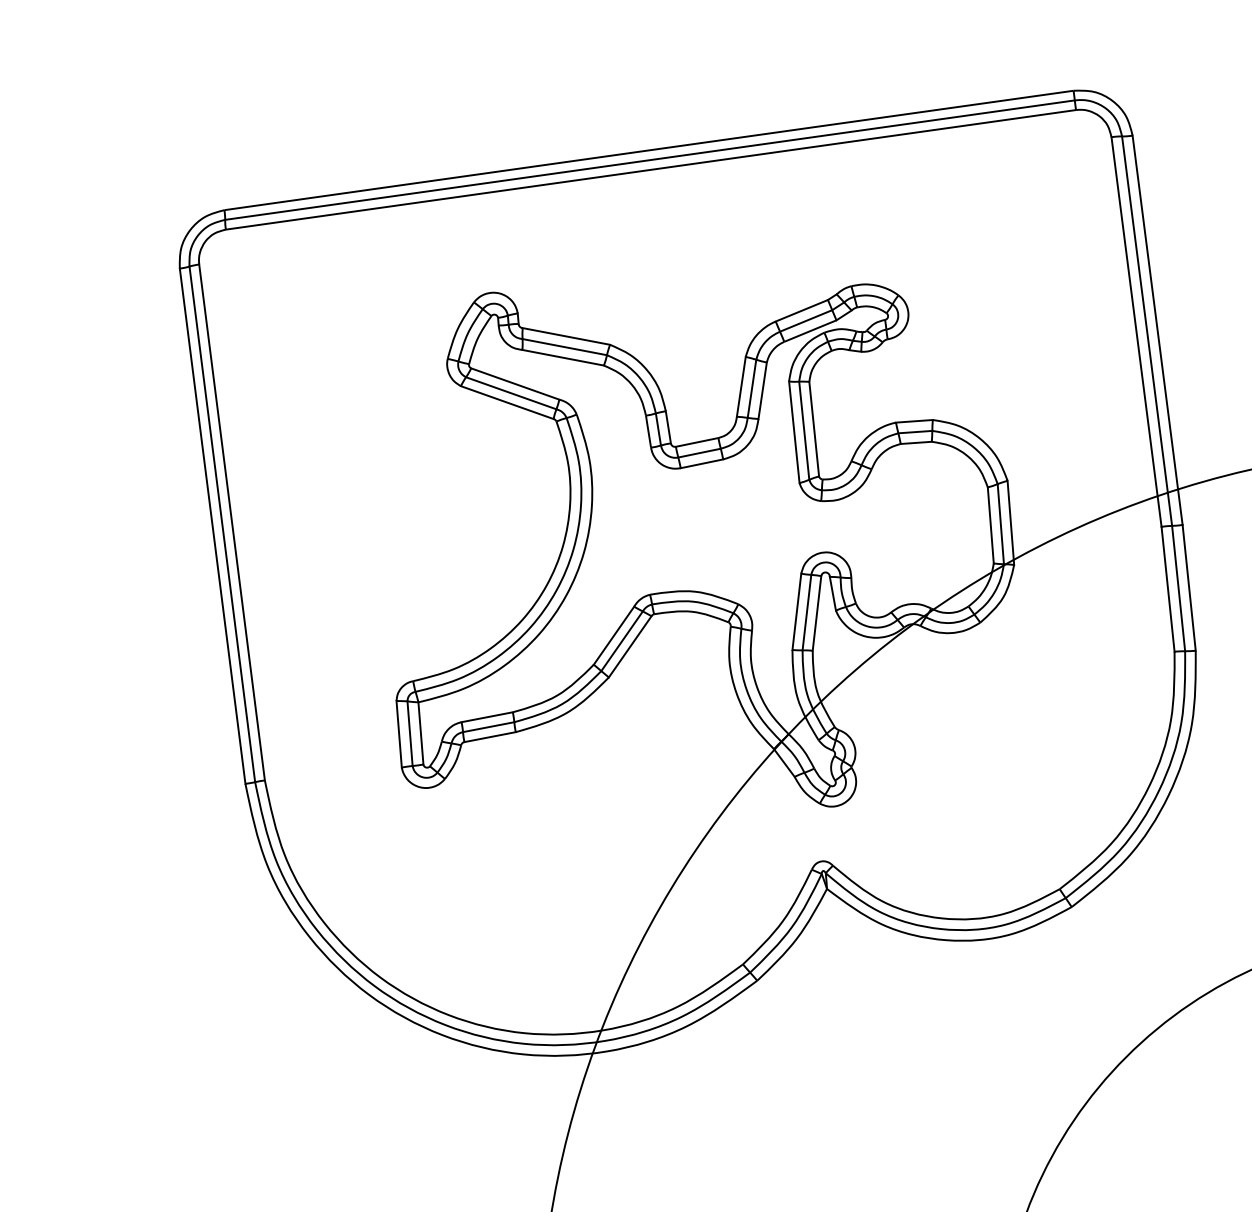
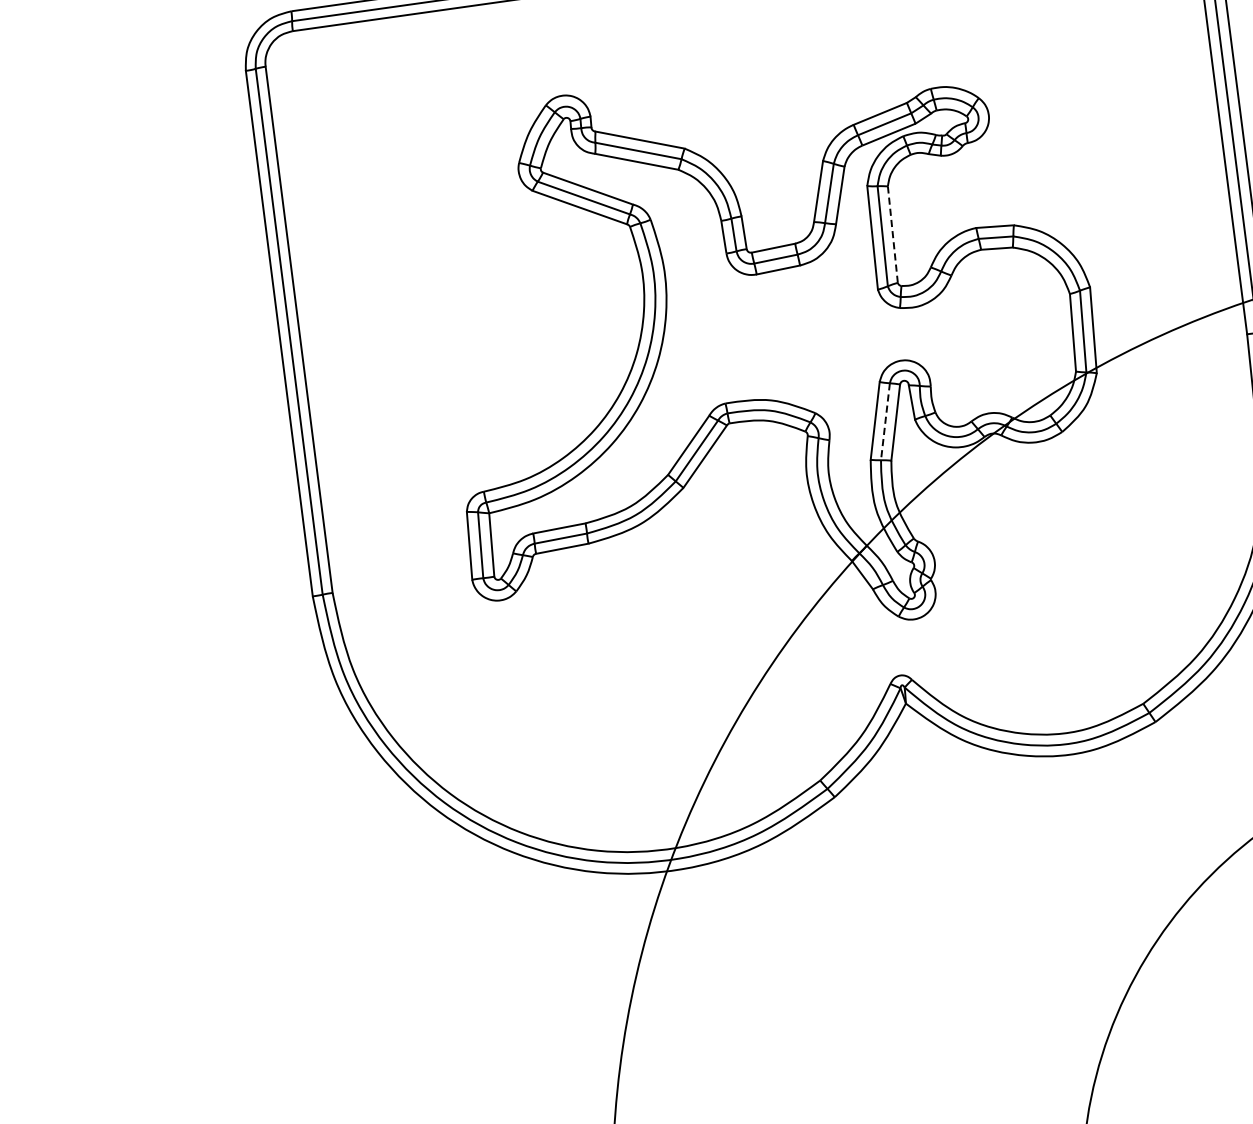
line: (814, 429) -> (893, 234), solid -> dashed
line: (806, 612) -> (885, 421), solid -> dashed

